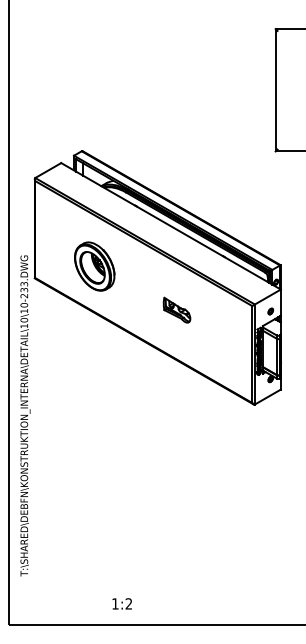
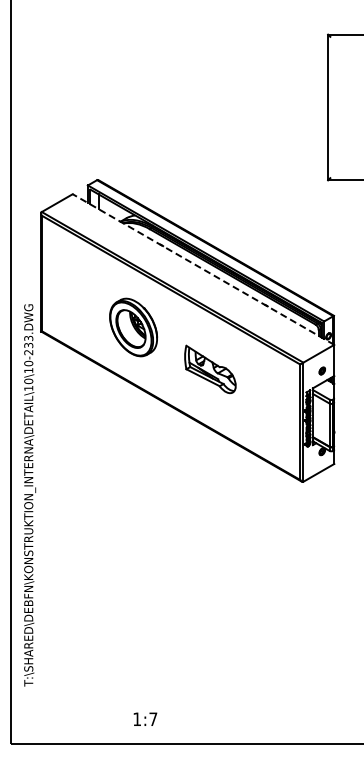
line: (171, 226) -> (203, 269), solid -> dashed
part: (94, 266) -> (133, 327), moved
part: (176, 310) -> (210, 369), size x1.6
text: (129, 603) -> (153, 718), 1:2 -> 1:7

